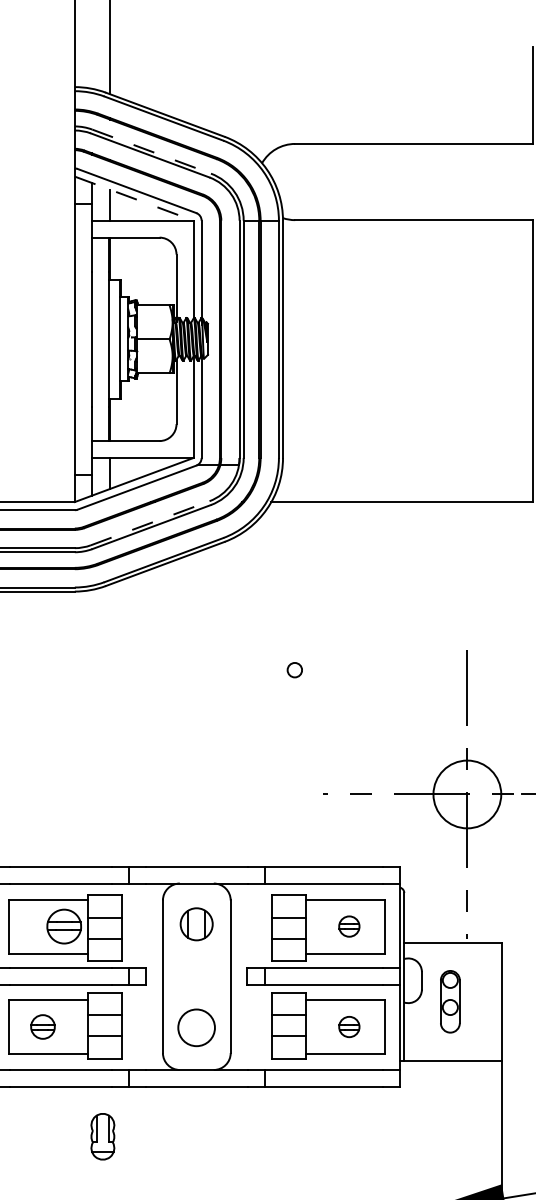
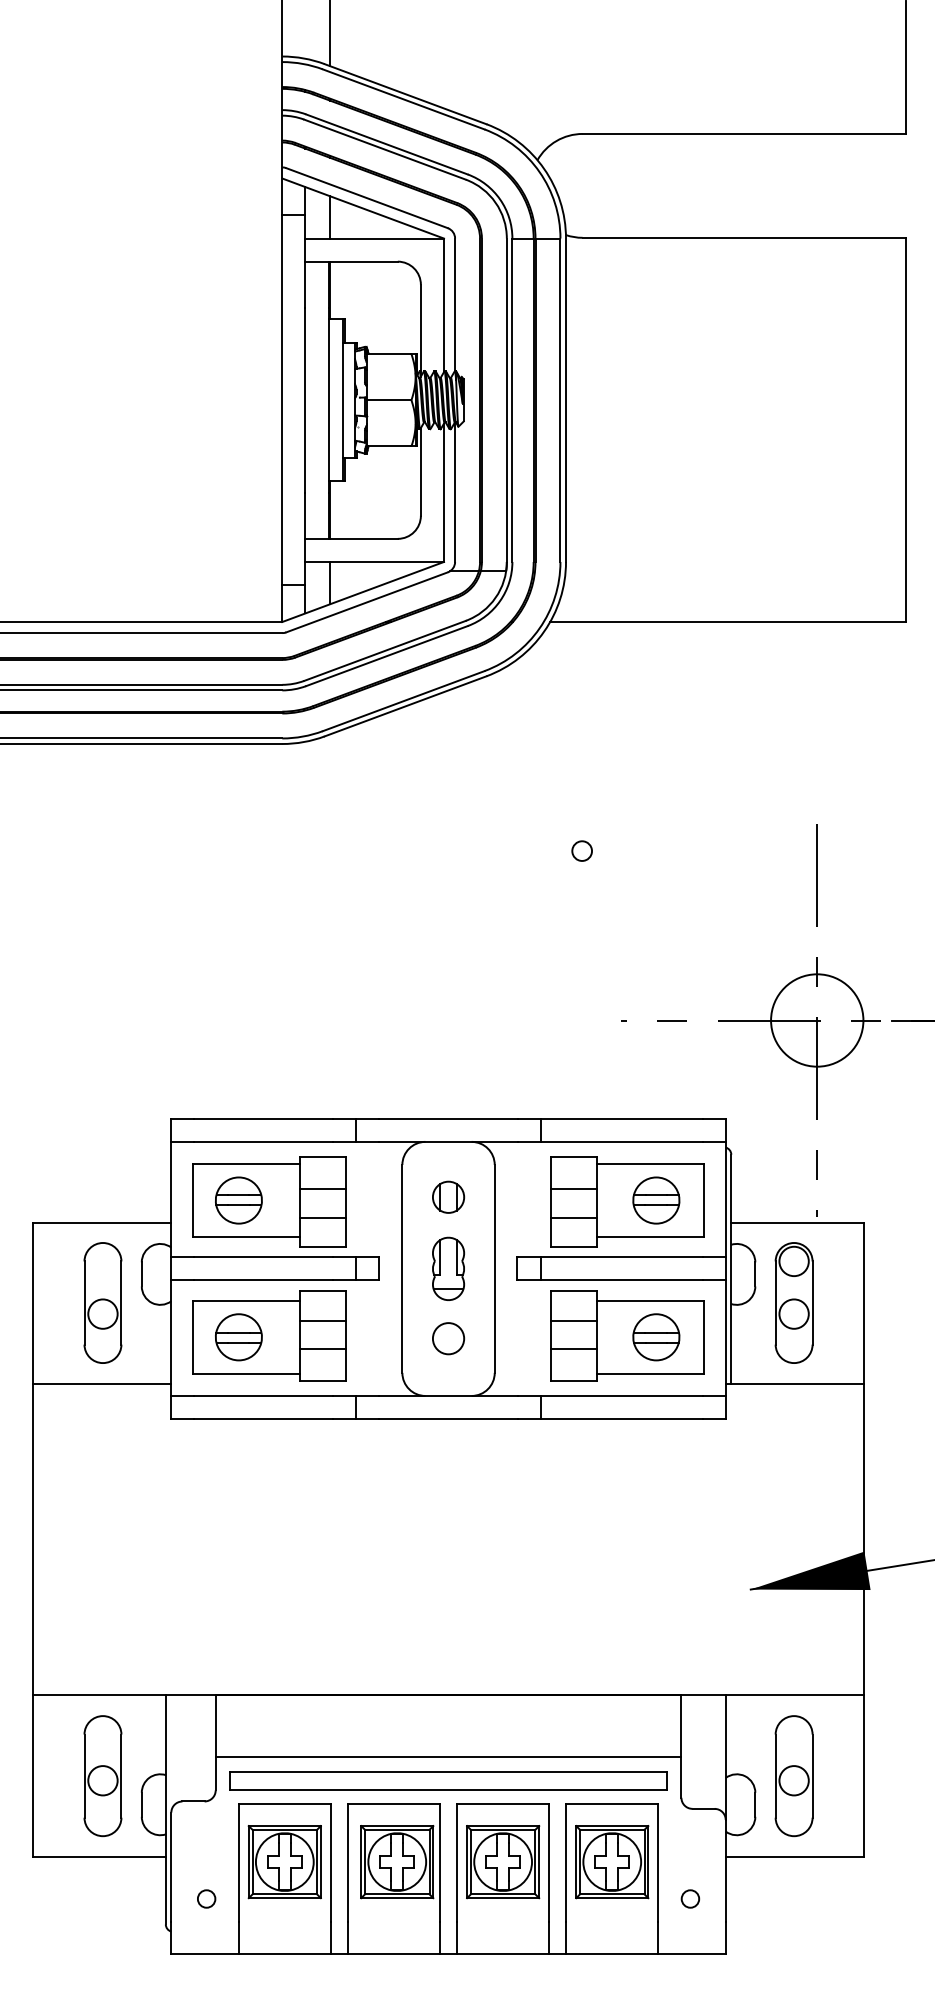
line: (152, 151) -> (387, 144), dashed -> solid
line: (134, 198) -> (363, 208), dashed -> solid
line: (150, 522) -> (385, 650), dashed -> solid
part: (196, 923) -> (448, 1196), size x0.71
part: (63, 926) -> (238, 1200), moved
part: (349, 926) -> (656, 1200), size x1.67
part: (449, 1001) -> (793, 1302), size x1.43
part: (42, 1027) -> (238, 1337), size x1.43
circle: (196, 1027) -> (448, 1338), size x0.62
part: (349, 1027) -> (656, 1337), size x1.67
part: (102, 1136) -> (448, 1268), moved

